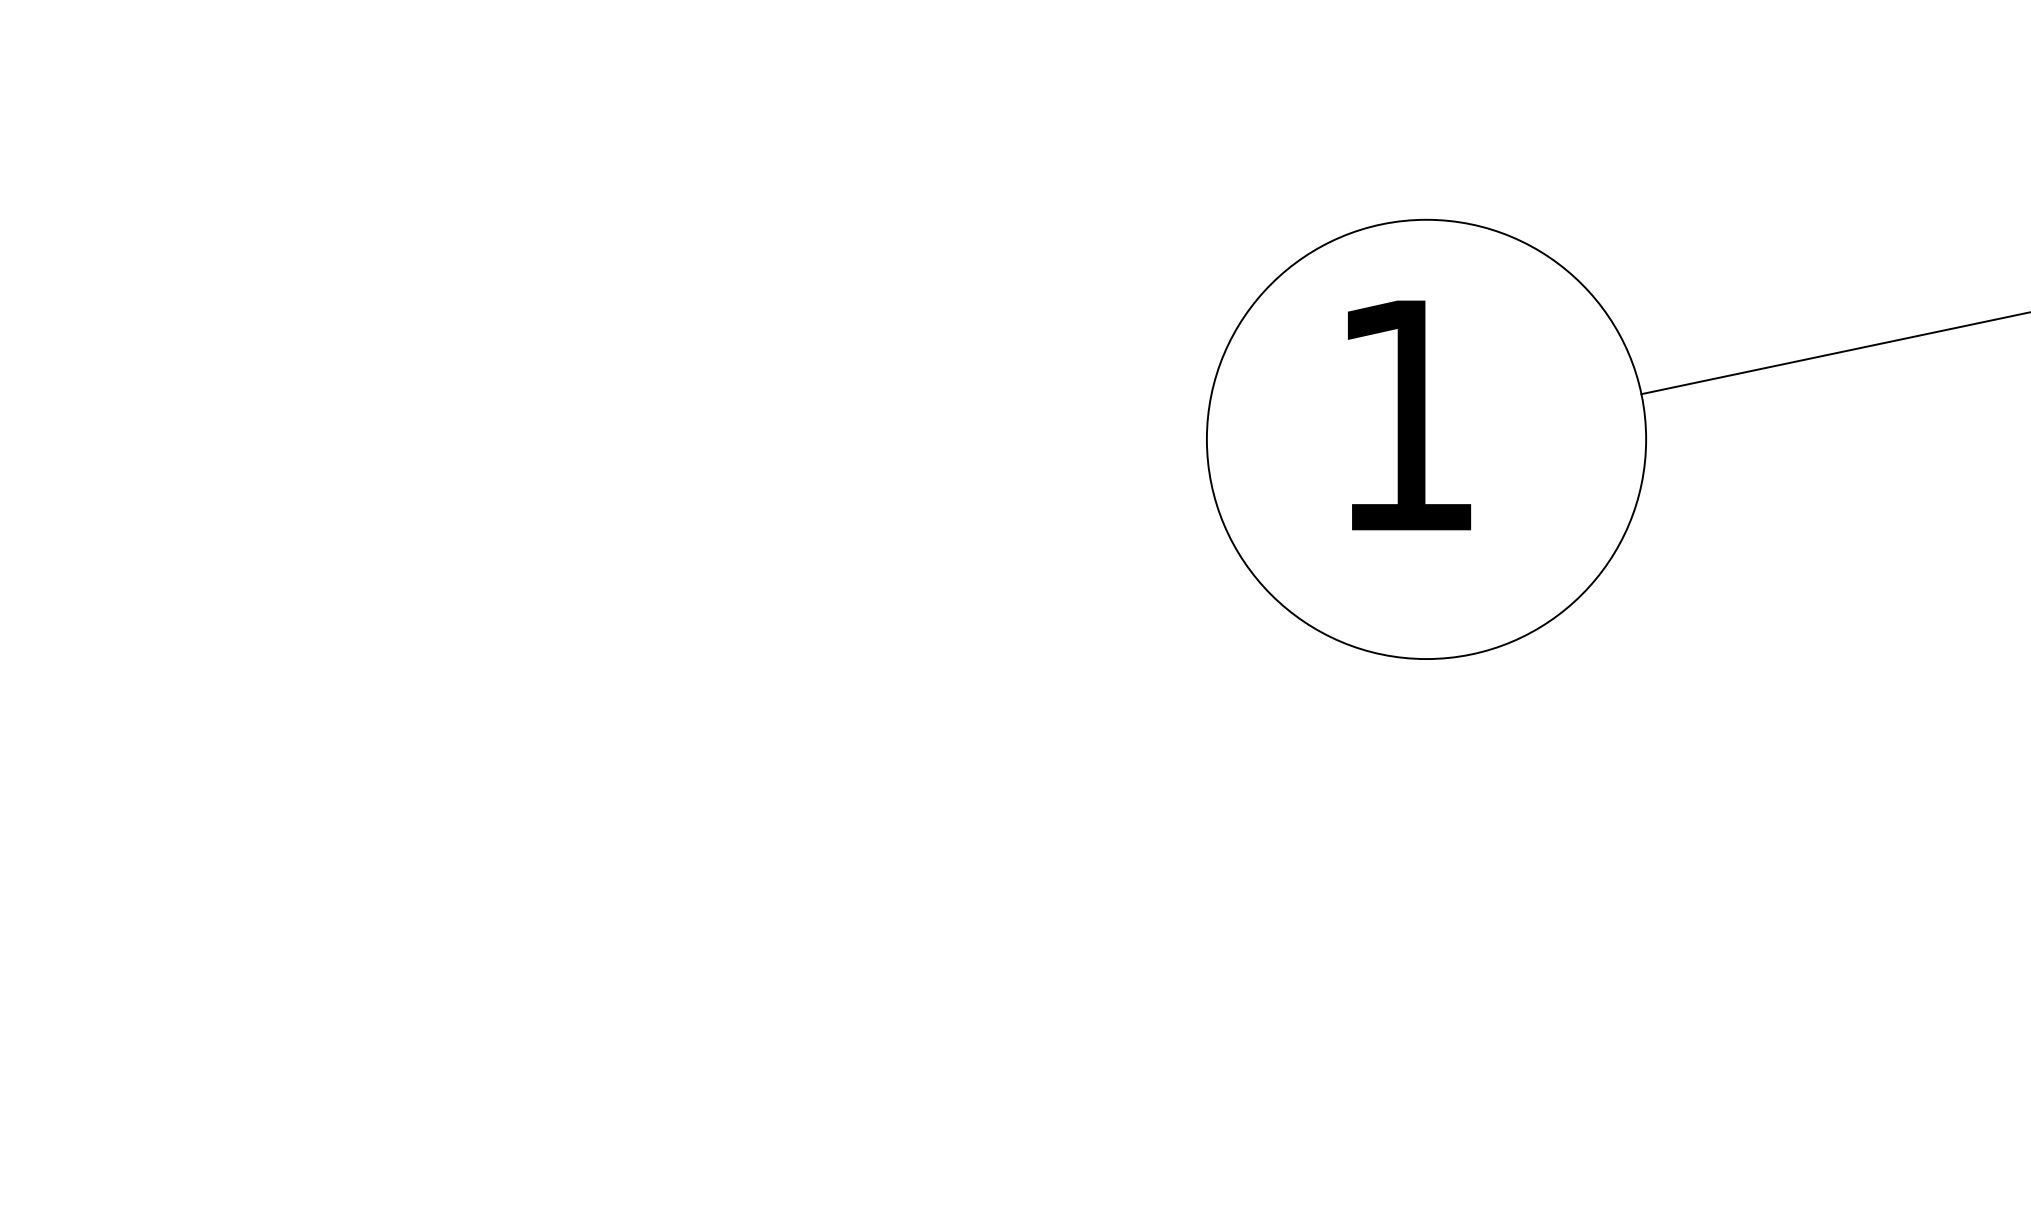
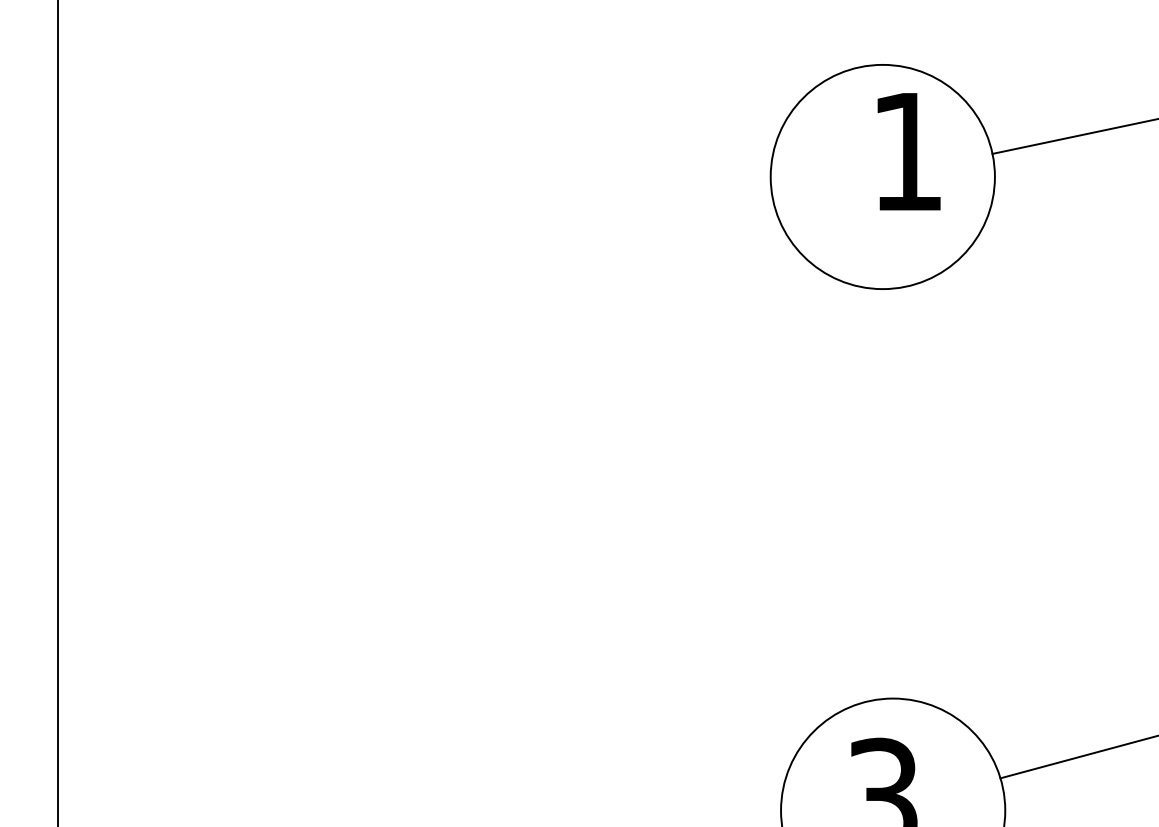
text: (1408, 414) -> (908, 151), moved

